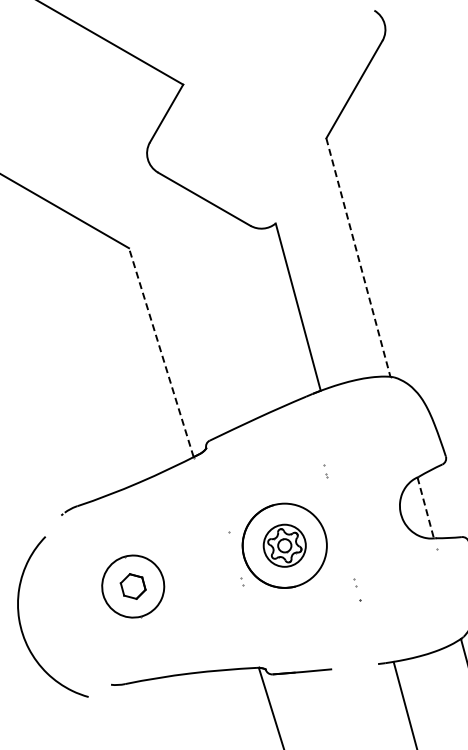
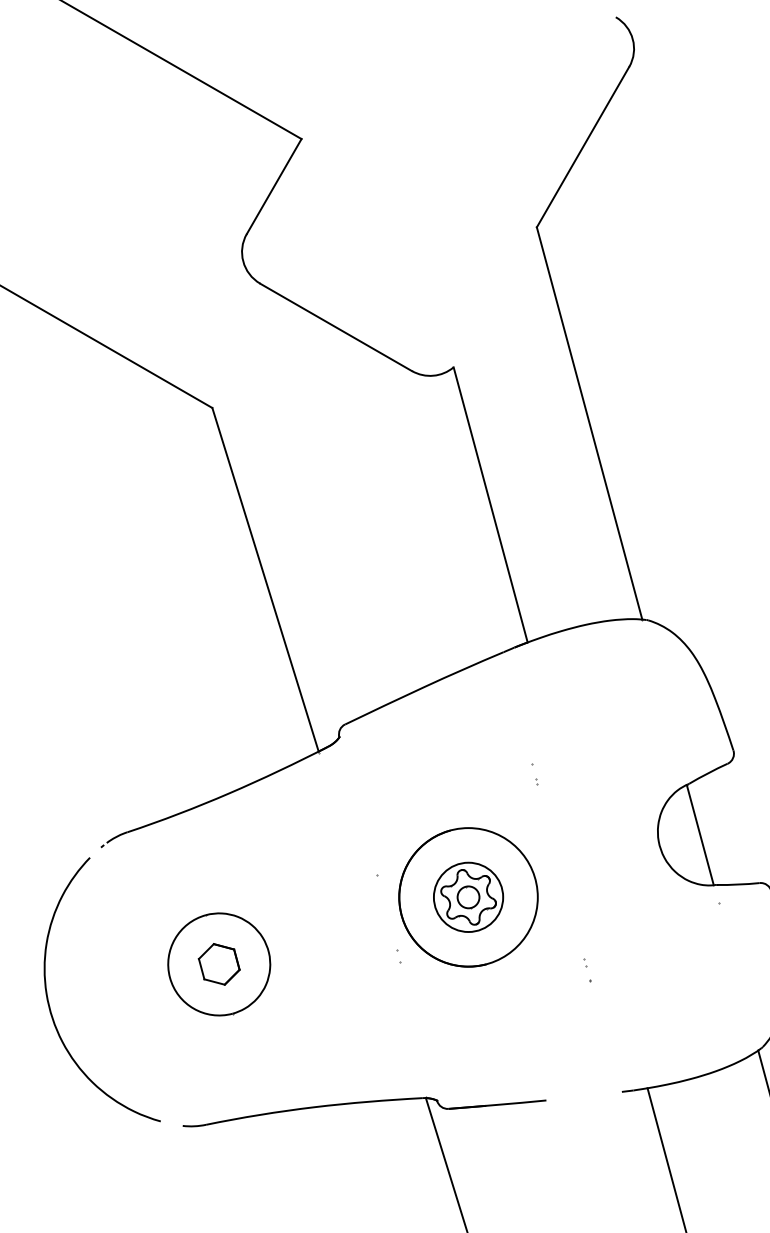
line: (358, 258) -> (589, 424), dashed -> solid
line: (161, 352) -> (265, 579), dashed -> solid
line: (425, 507) -> (699, 834), dashed -> solid
part: (357, 589) -> (588, 969), size x0.62
curve: (21, 624) -> (50, 1002), moved

